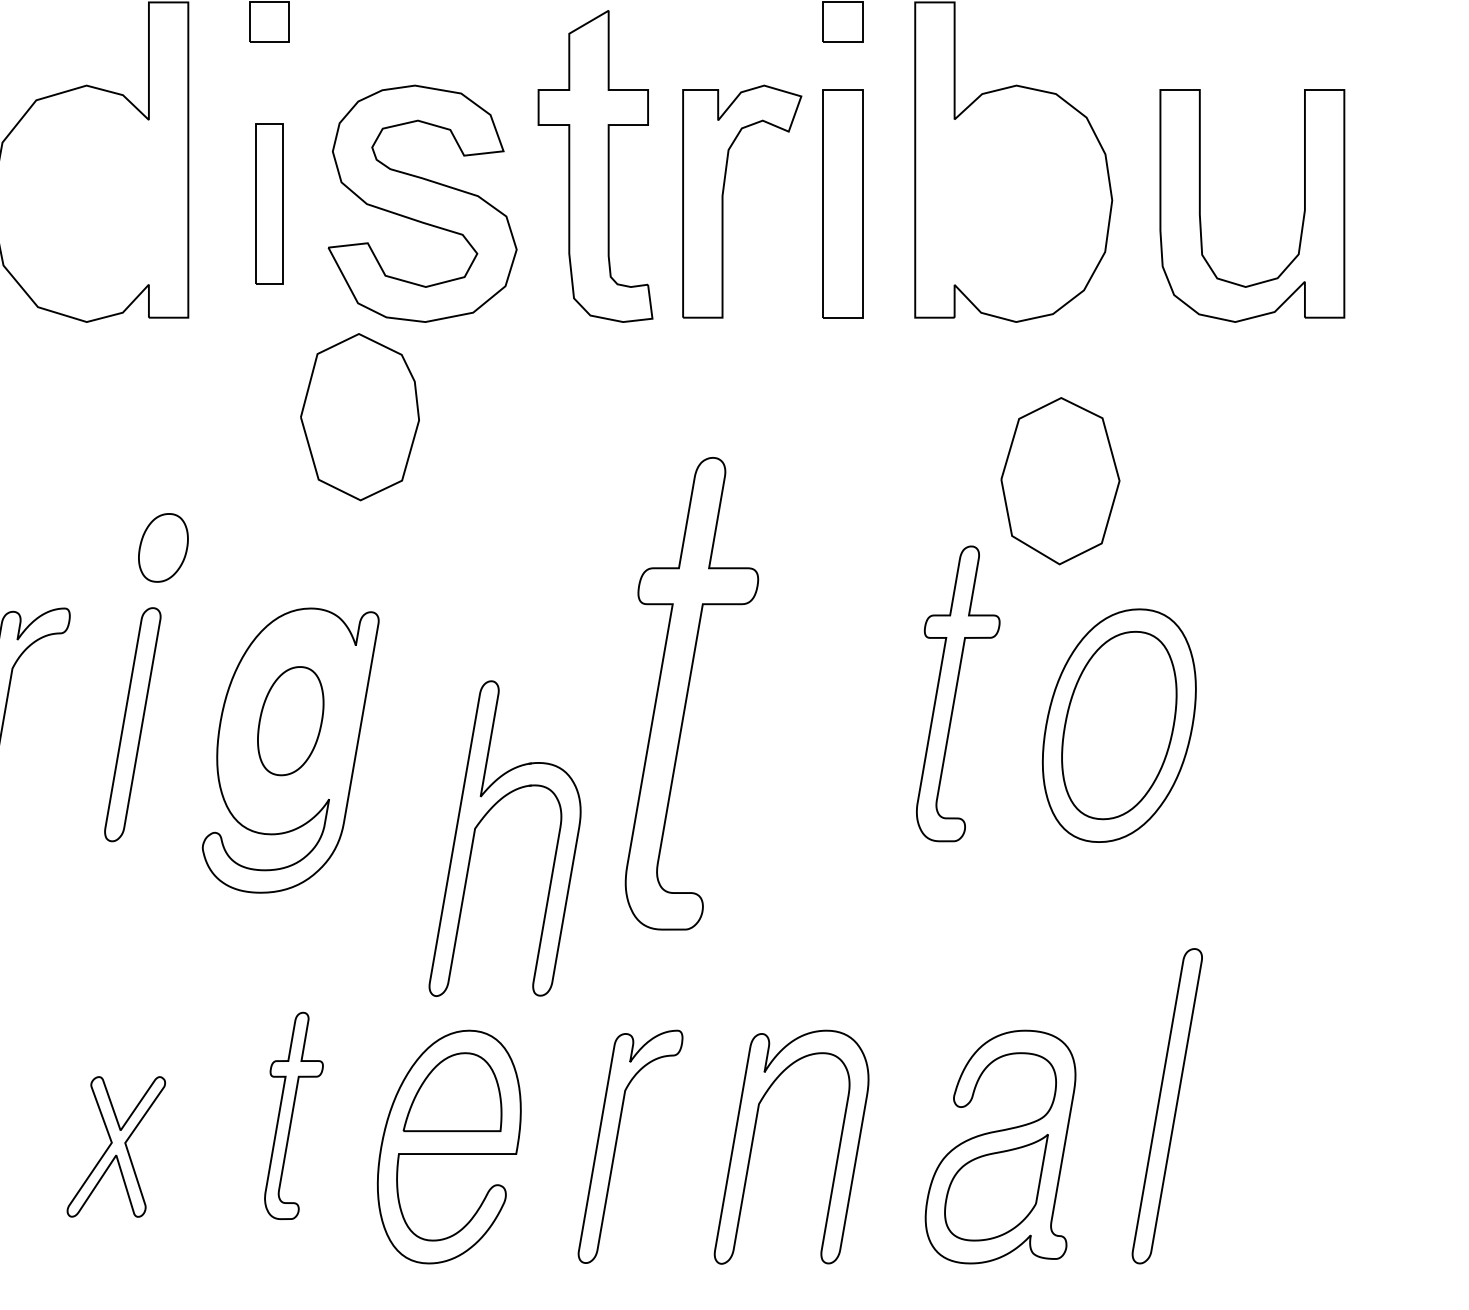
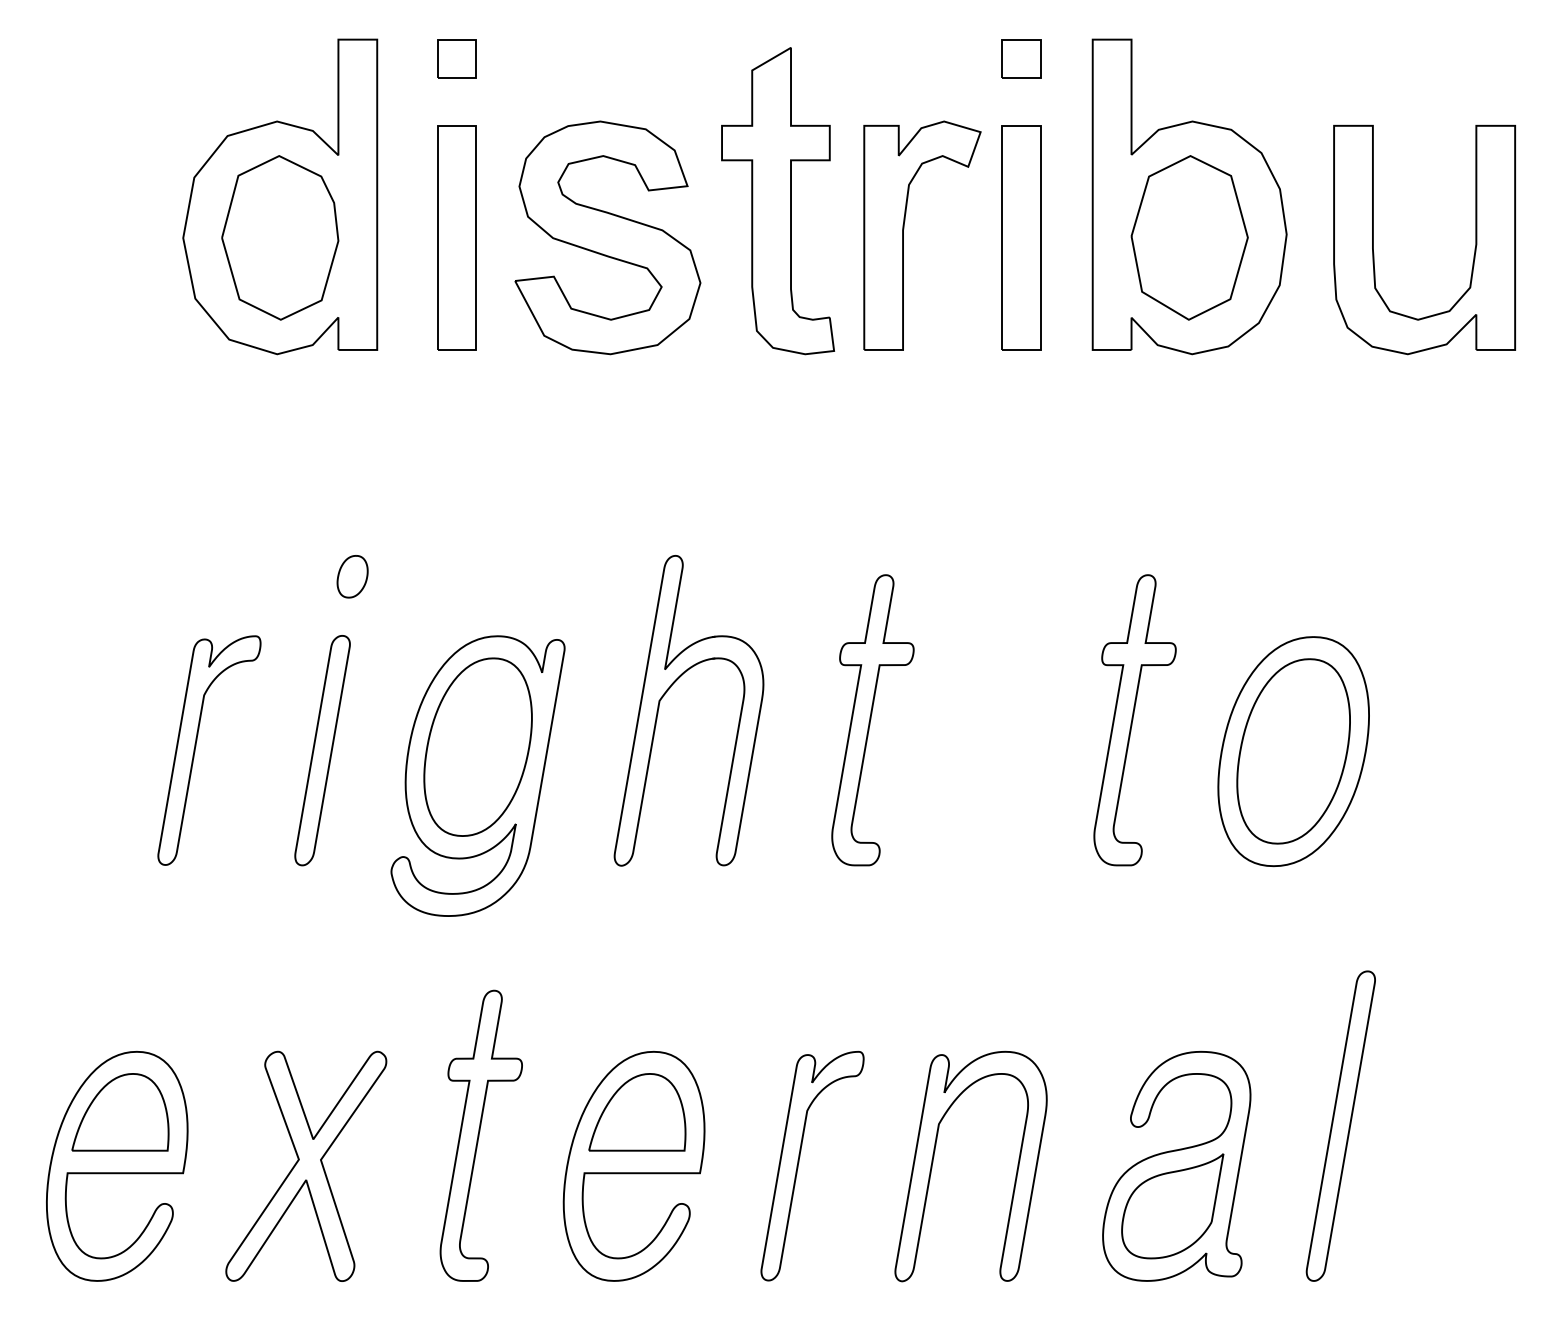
part: (268, 203) -> (456, 237), size x1.43
part: (360, 416) -> (280, 237), moved
part: (1060, 480) -> (1189, 237), moved
part: (163, 547) -> (352, 576), size x0.62
part: (691, 694) -> (872, 720), size x0.62
part: (290, 720) -> (477, 746), size x1.67
part: (482, 821) -> (666, 693), moved
part: (293, 1115) -> (480, 1135), size x1.43
part: (116, 1146) -> (306, 1165), size x1.67

